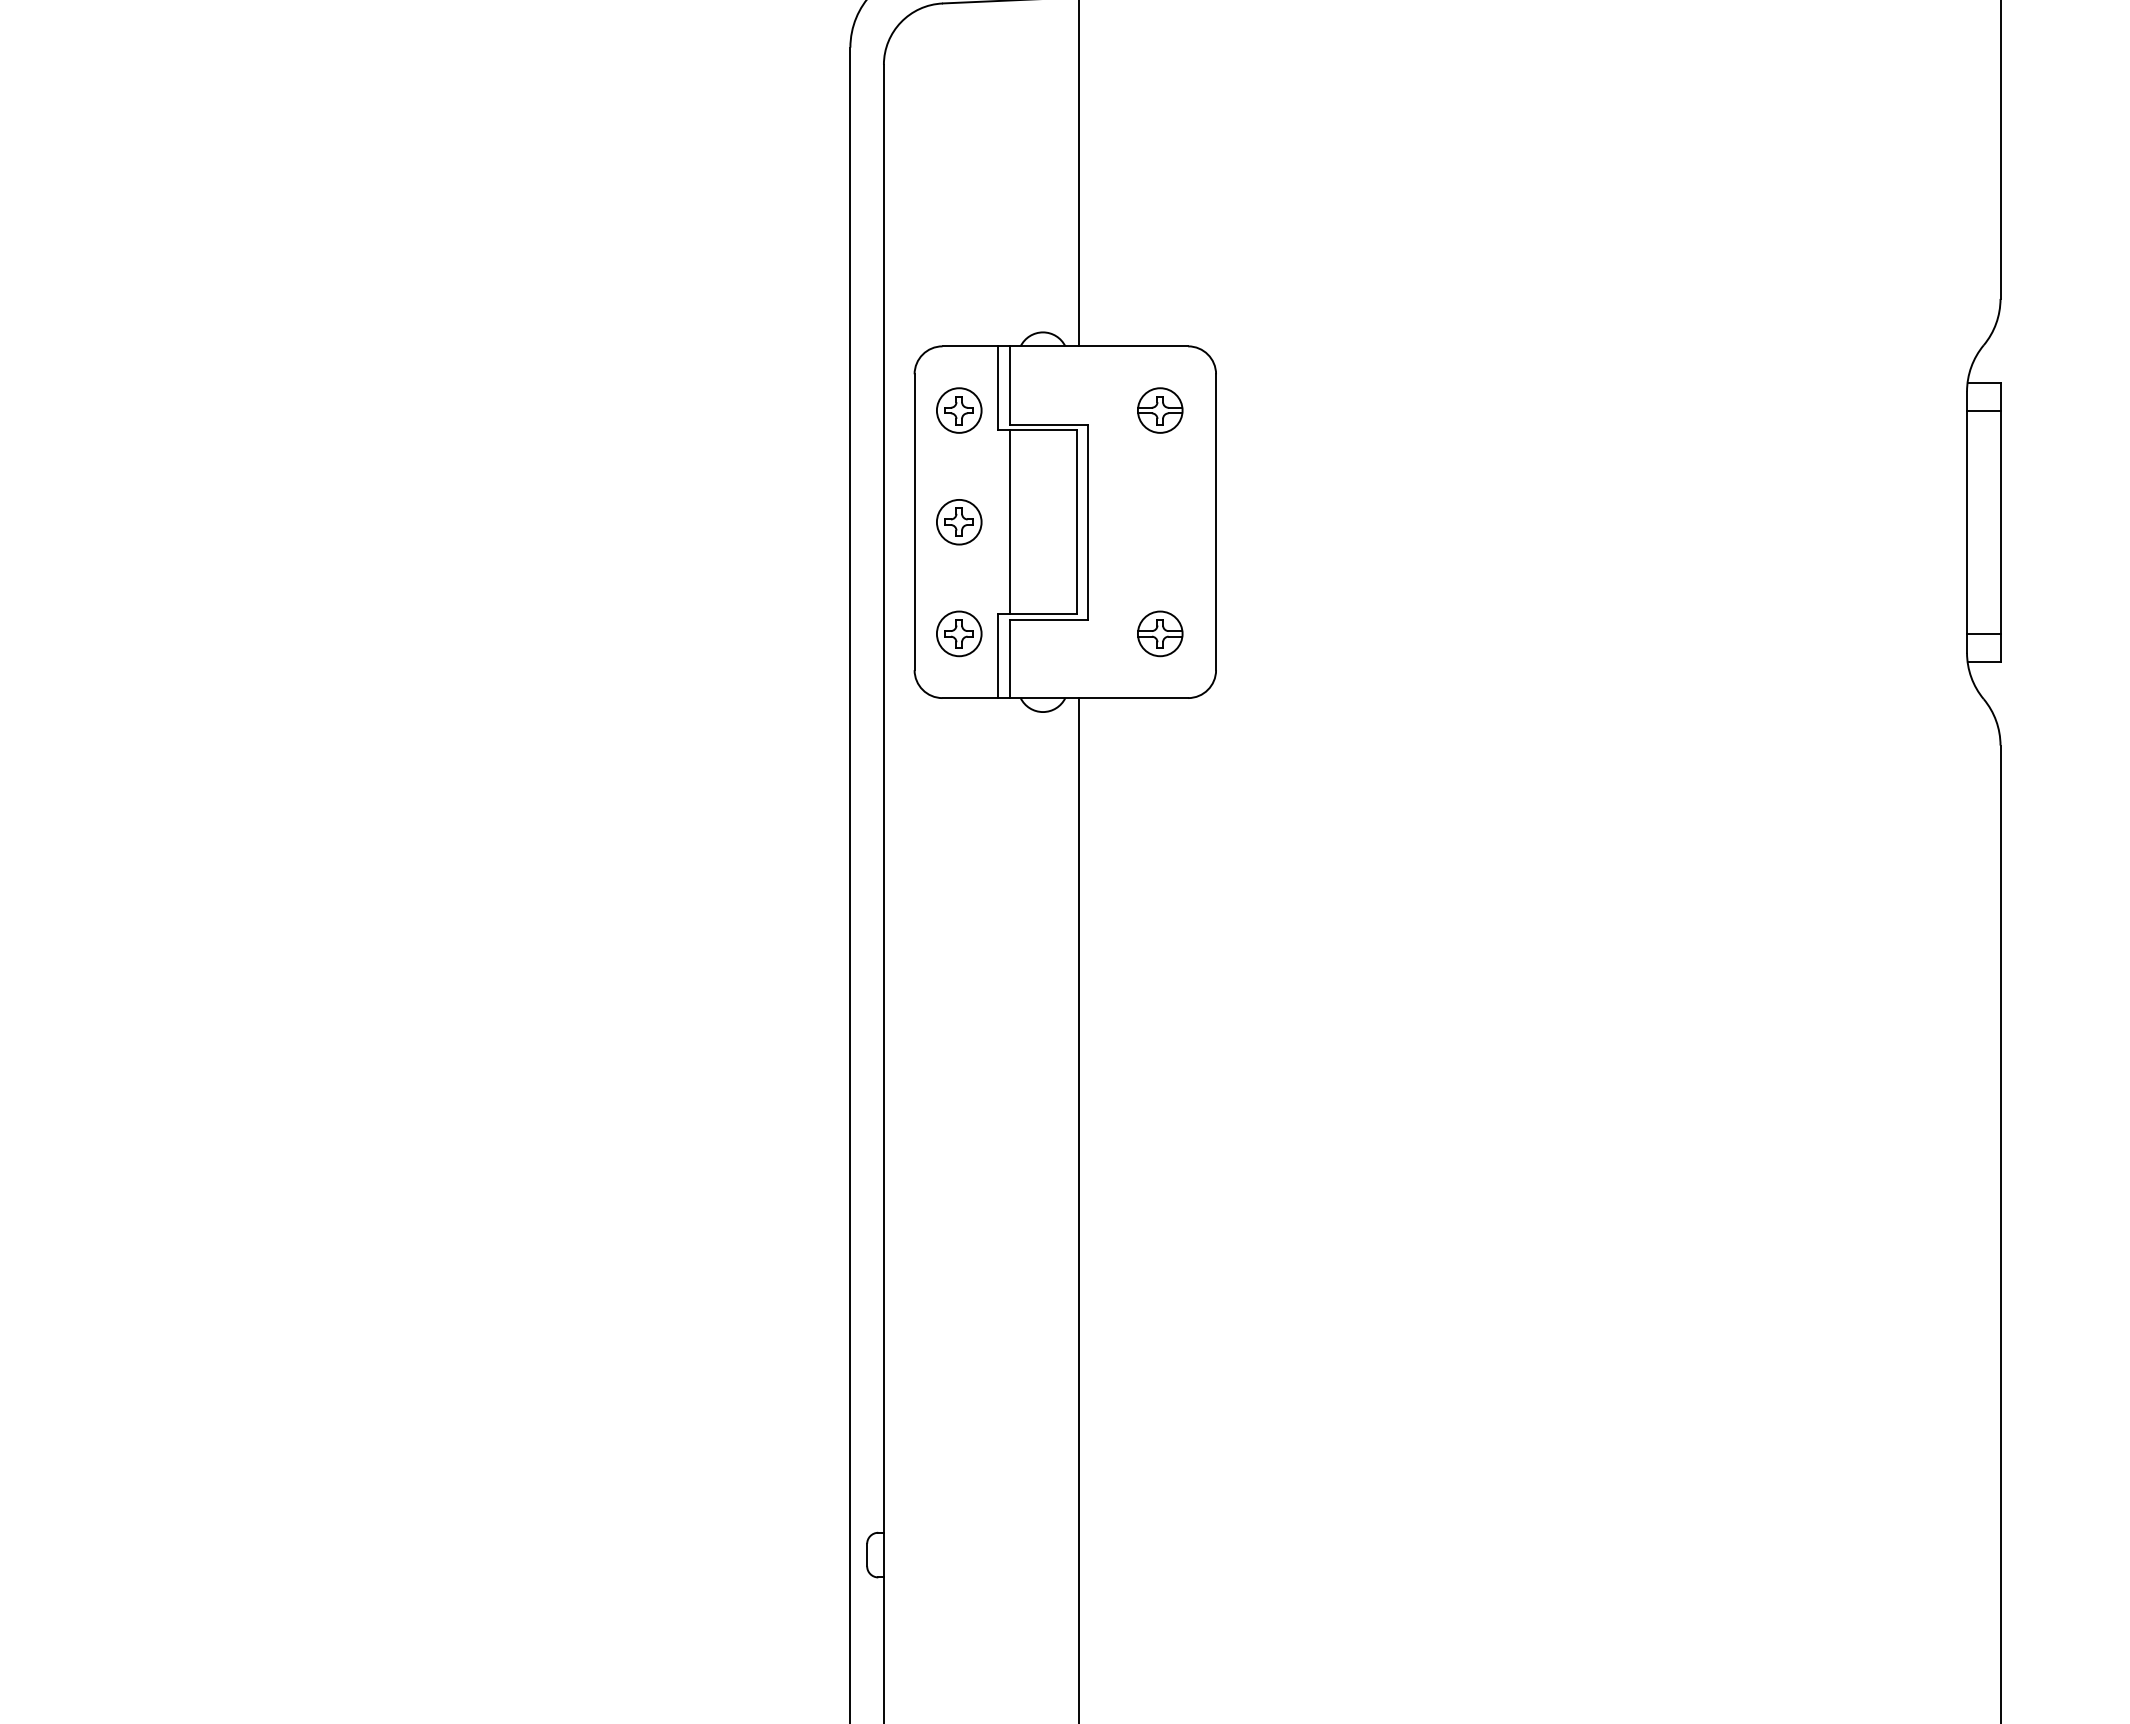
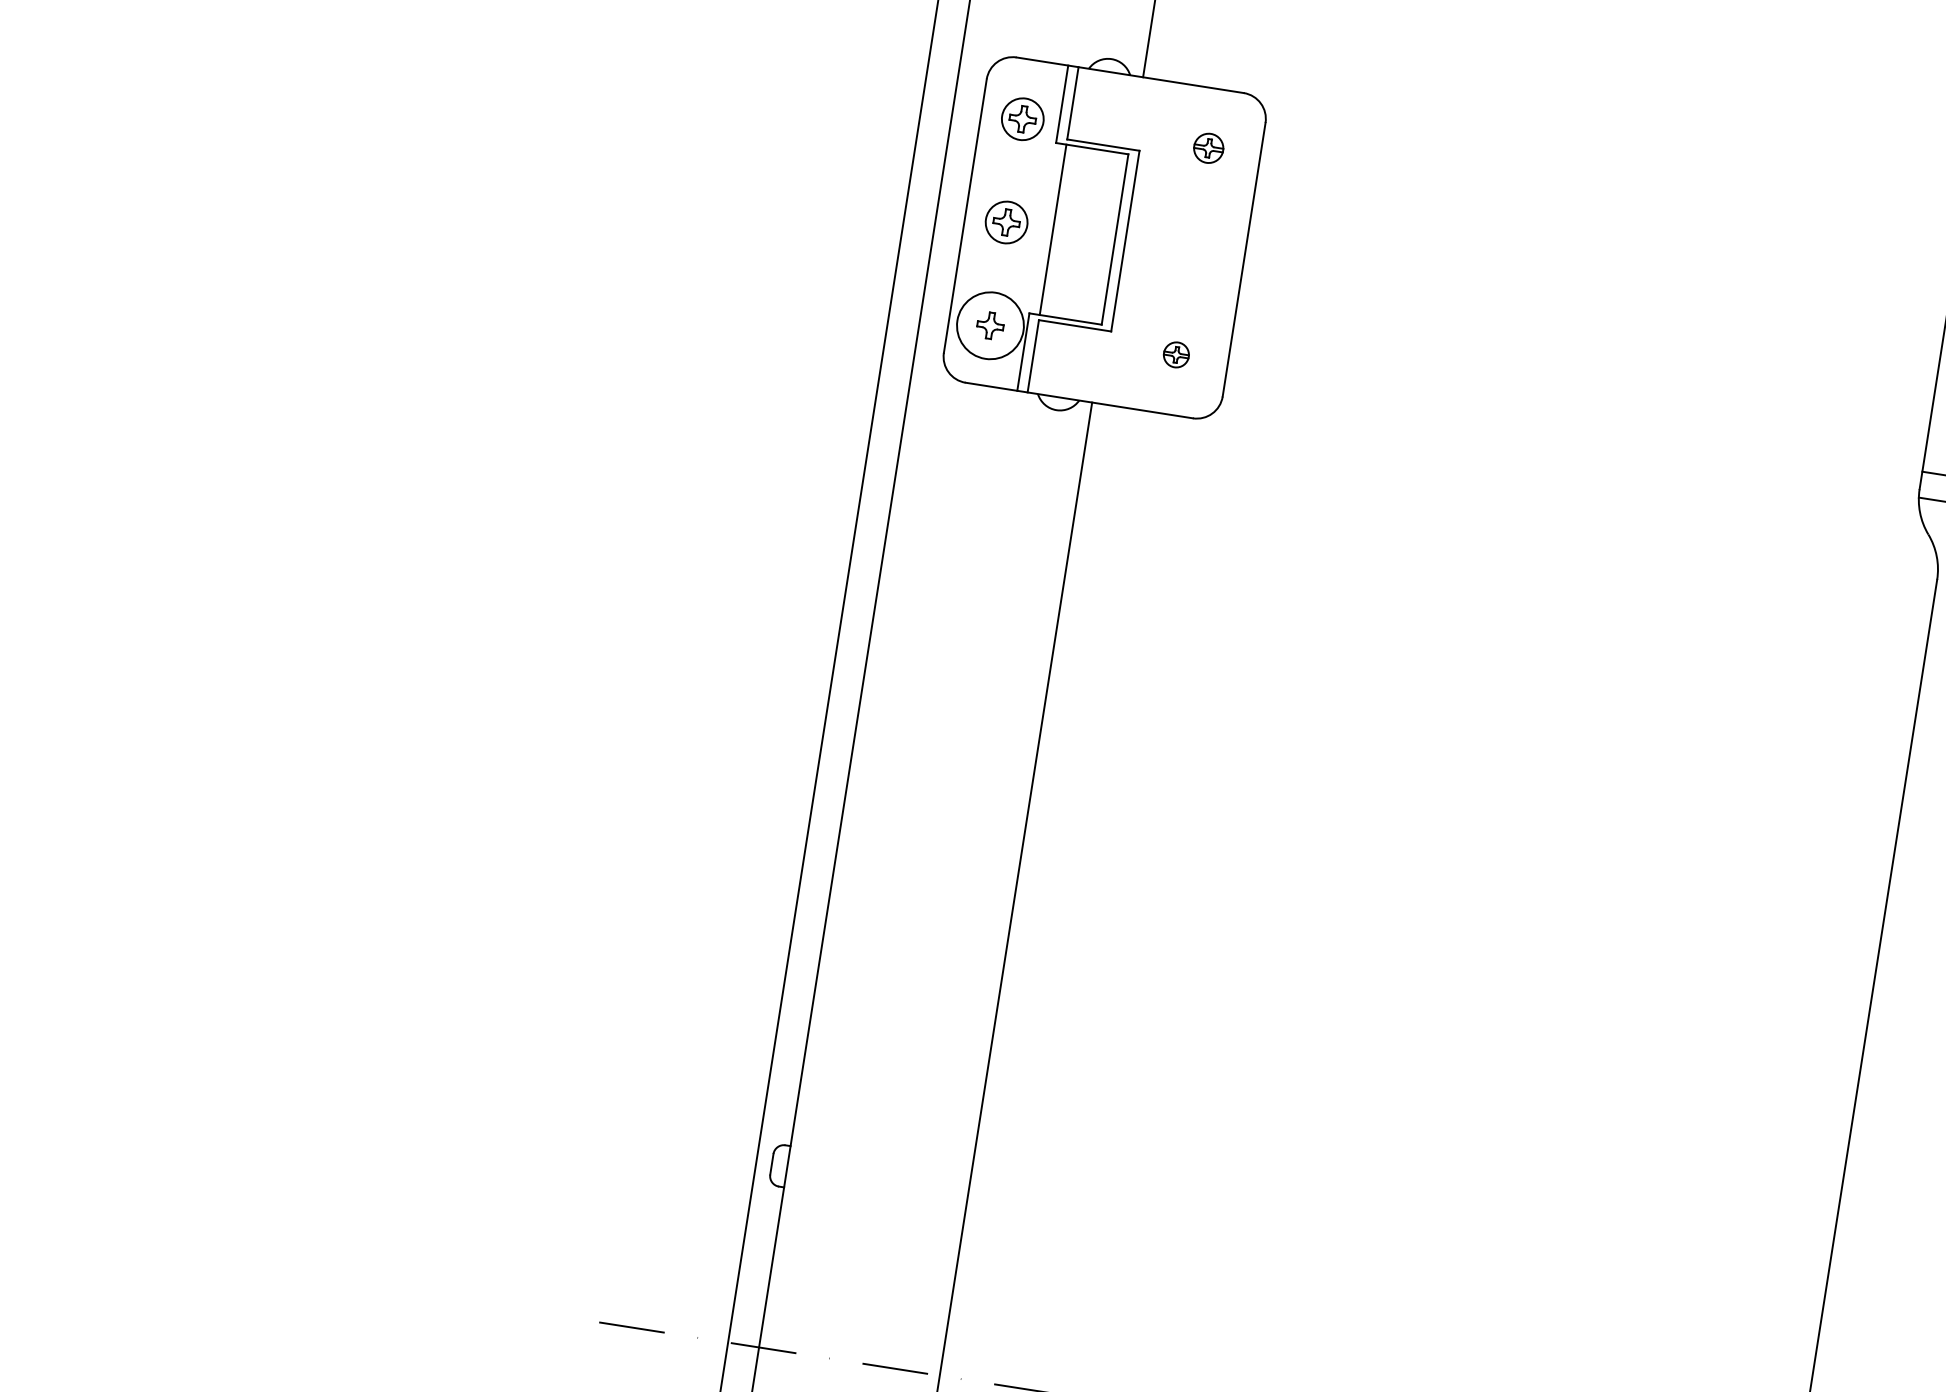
part: (1160, 410) -> (1208, 148), size x0.7
circle: (958, 633) -> (989, 325), size x1.6
part: (1160, 633) -> (1176, 354), size x0.6

